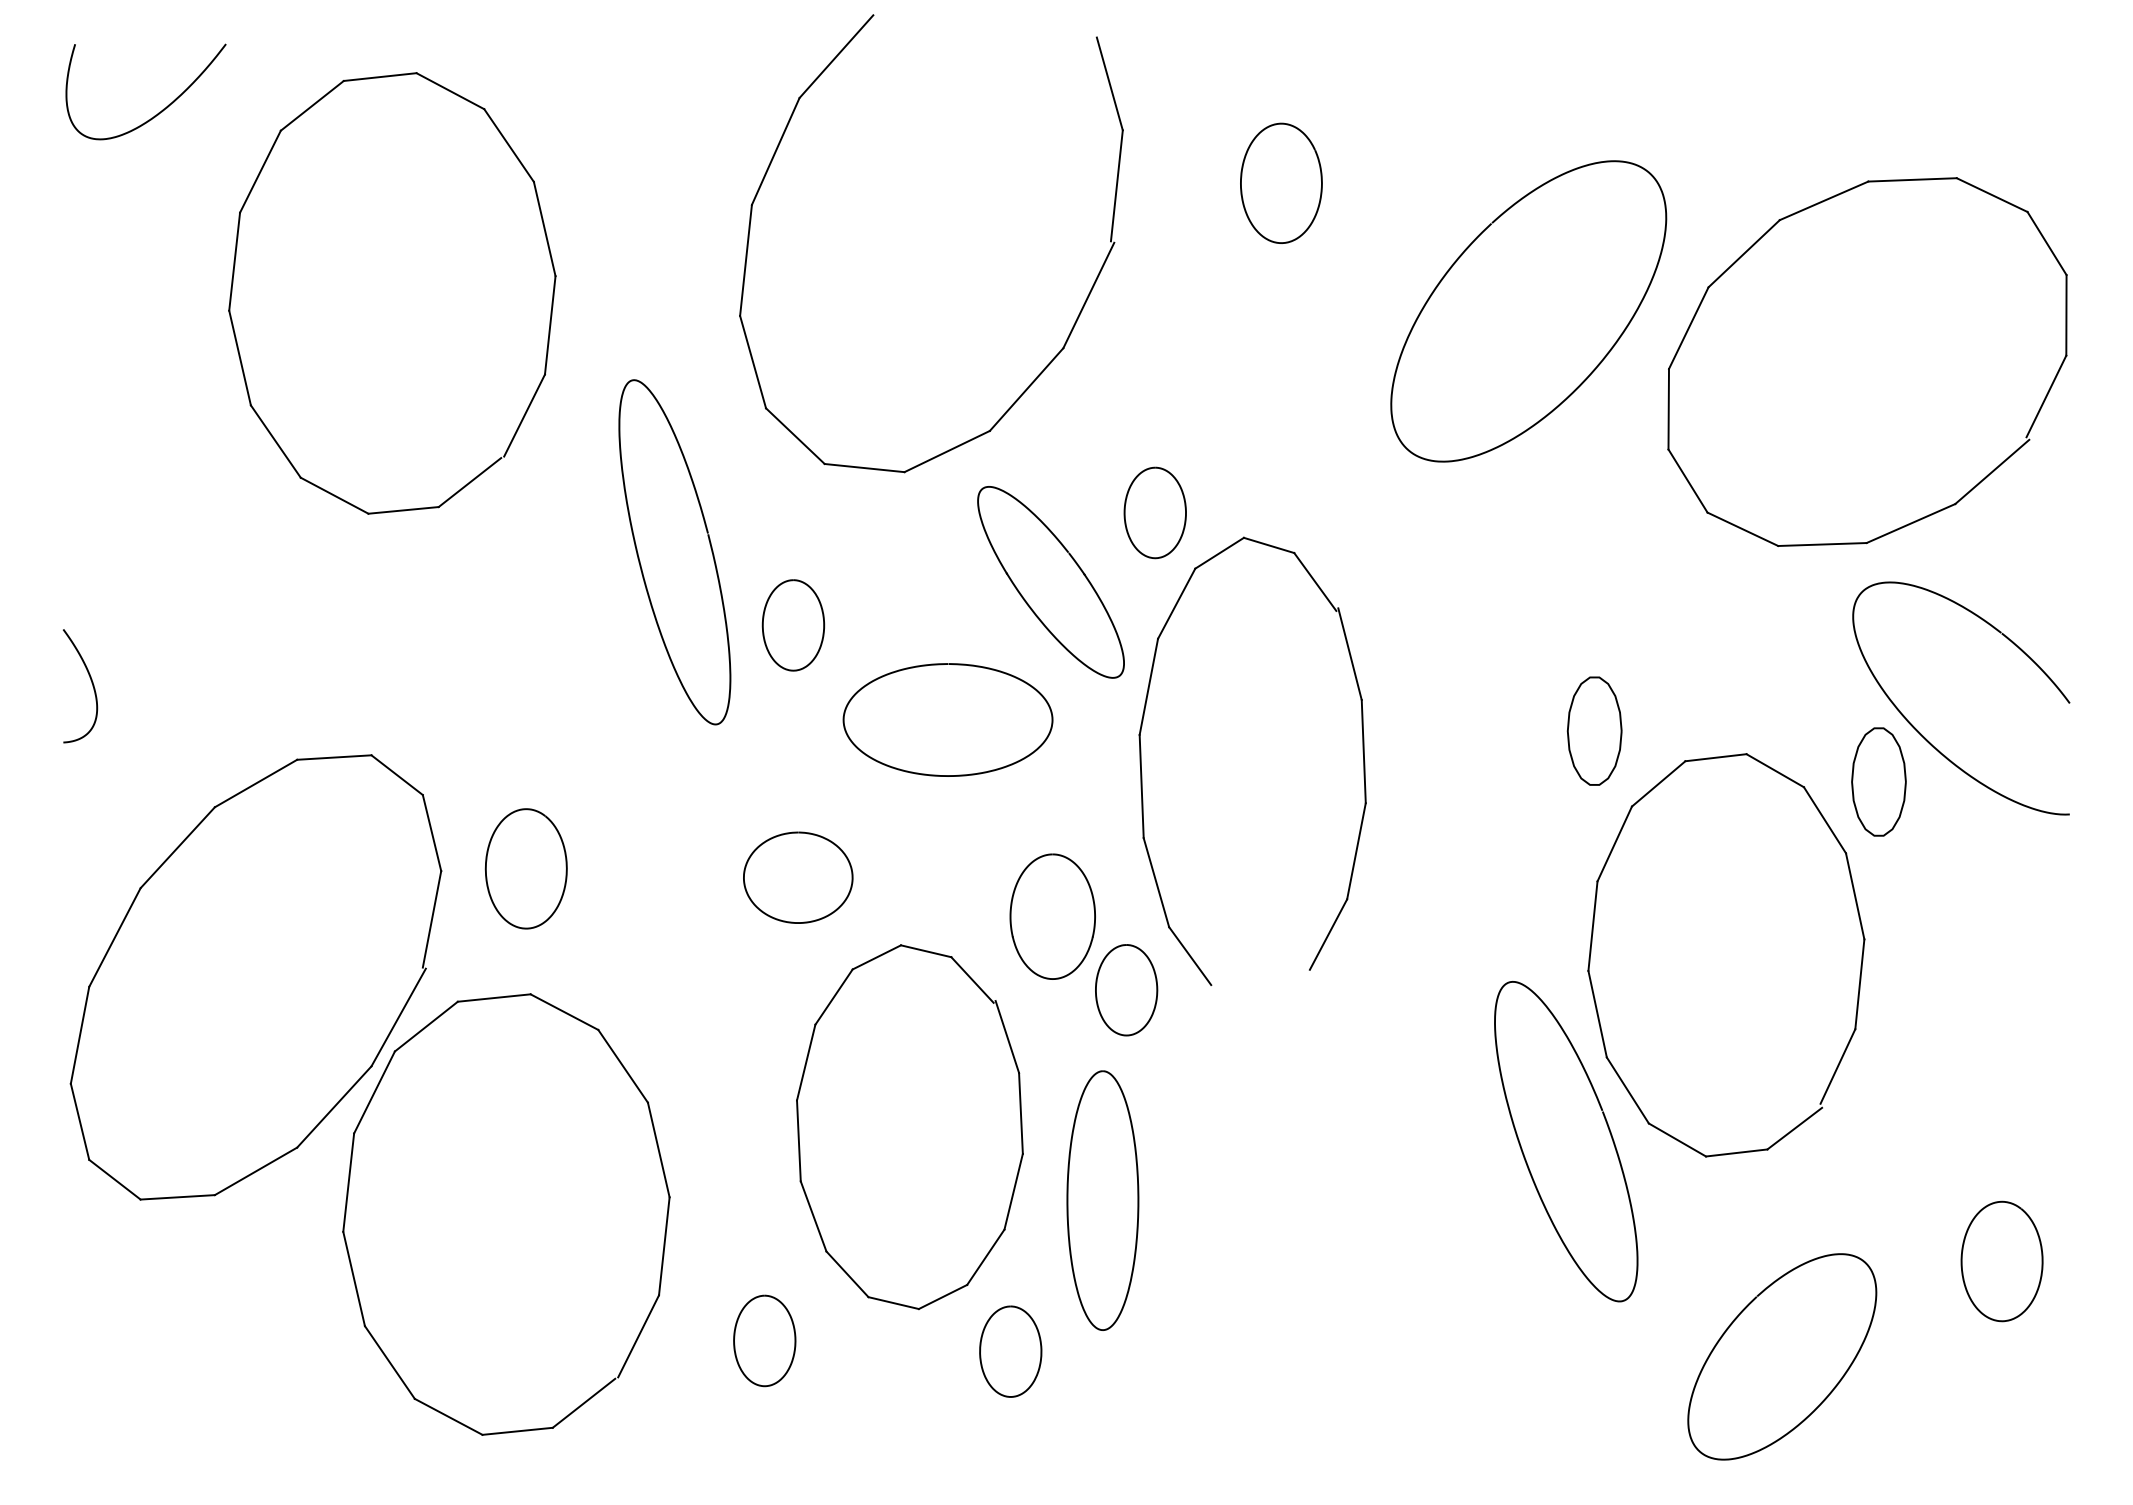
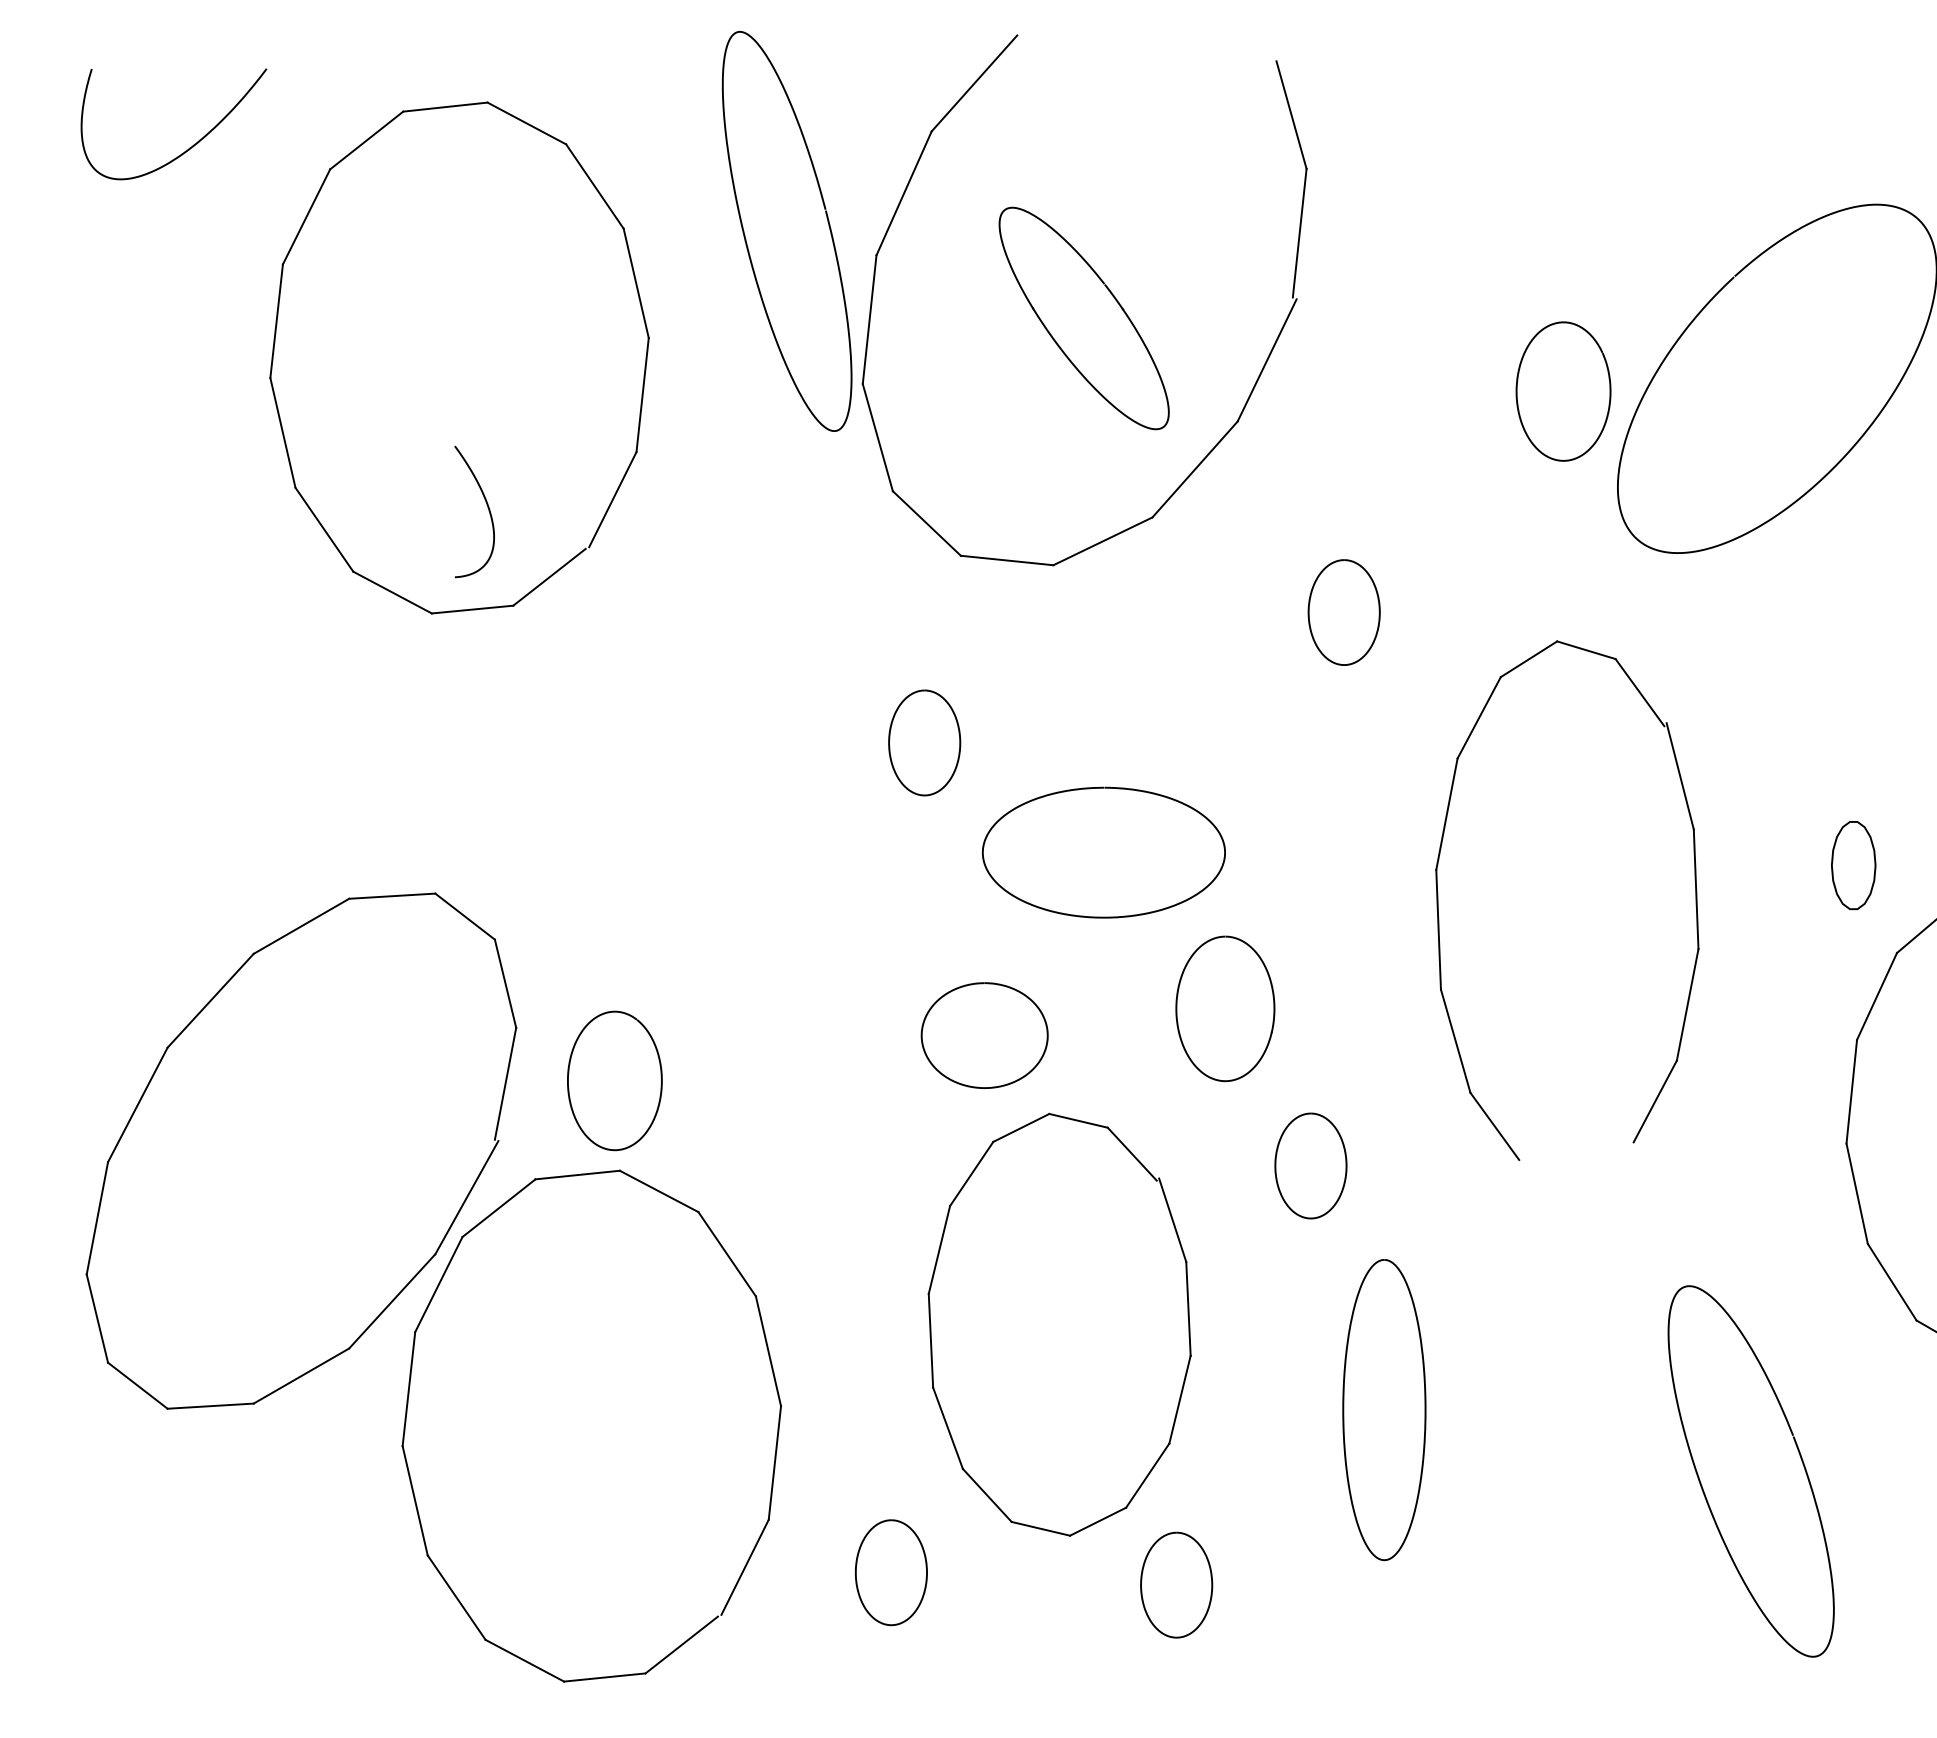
curve: (1320, 178) -> (1608, 385), moved
curve: (641, 564) -> (748, 245), moved
part: (1050, 582) -> (1083, 318), moved
curve: (91, 683) -> (487, 508), moved
part: (1594, 730) -> (1853, 864), size x0.7
part: (1362, 752) -> (1694, 890), moved
curve: (807, 834) -> (995, 985), moved
curve: (487, 861) -> (569, 1072), moved
part: (1052, 916) -> (1225, 1008), moved
curve: (1607, 1127) -> (1799, 1455), moved
curve: (1068, 1200) -> (1344, 1409), moved

